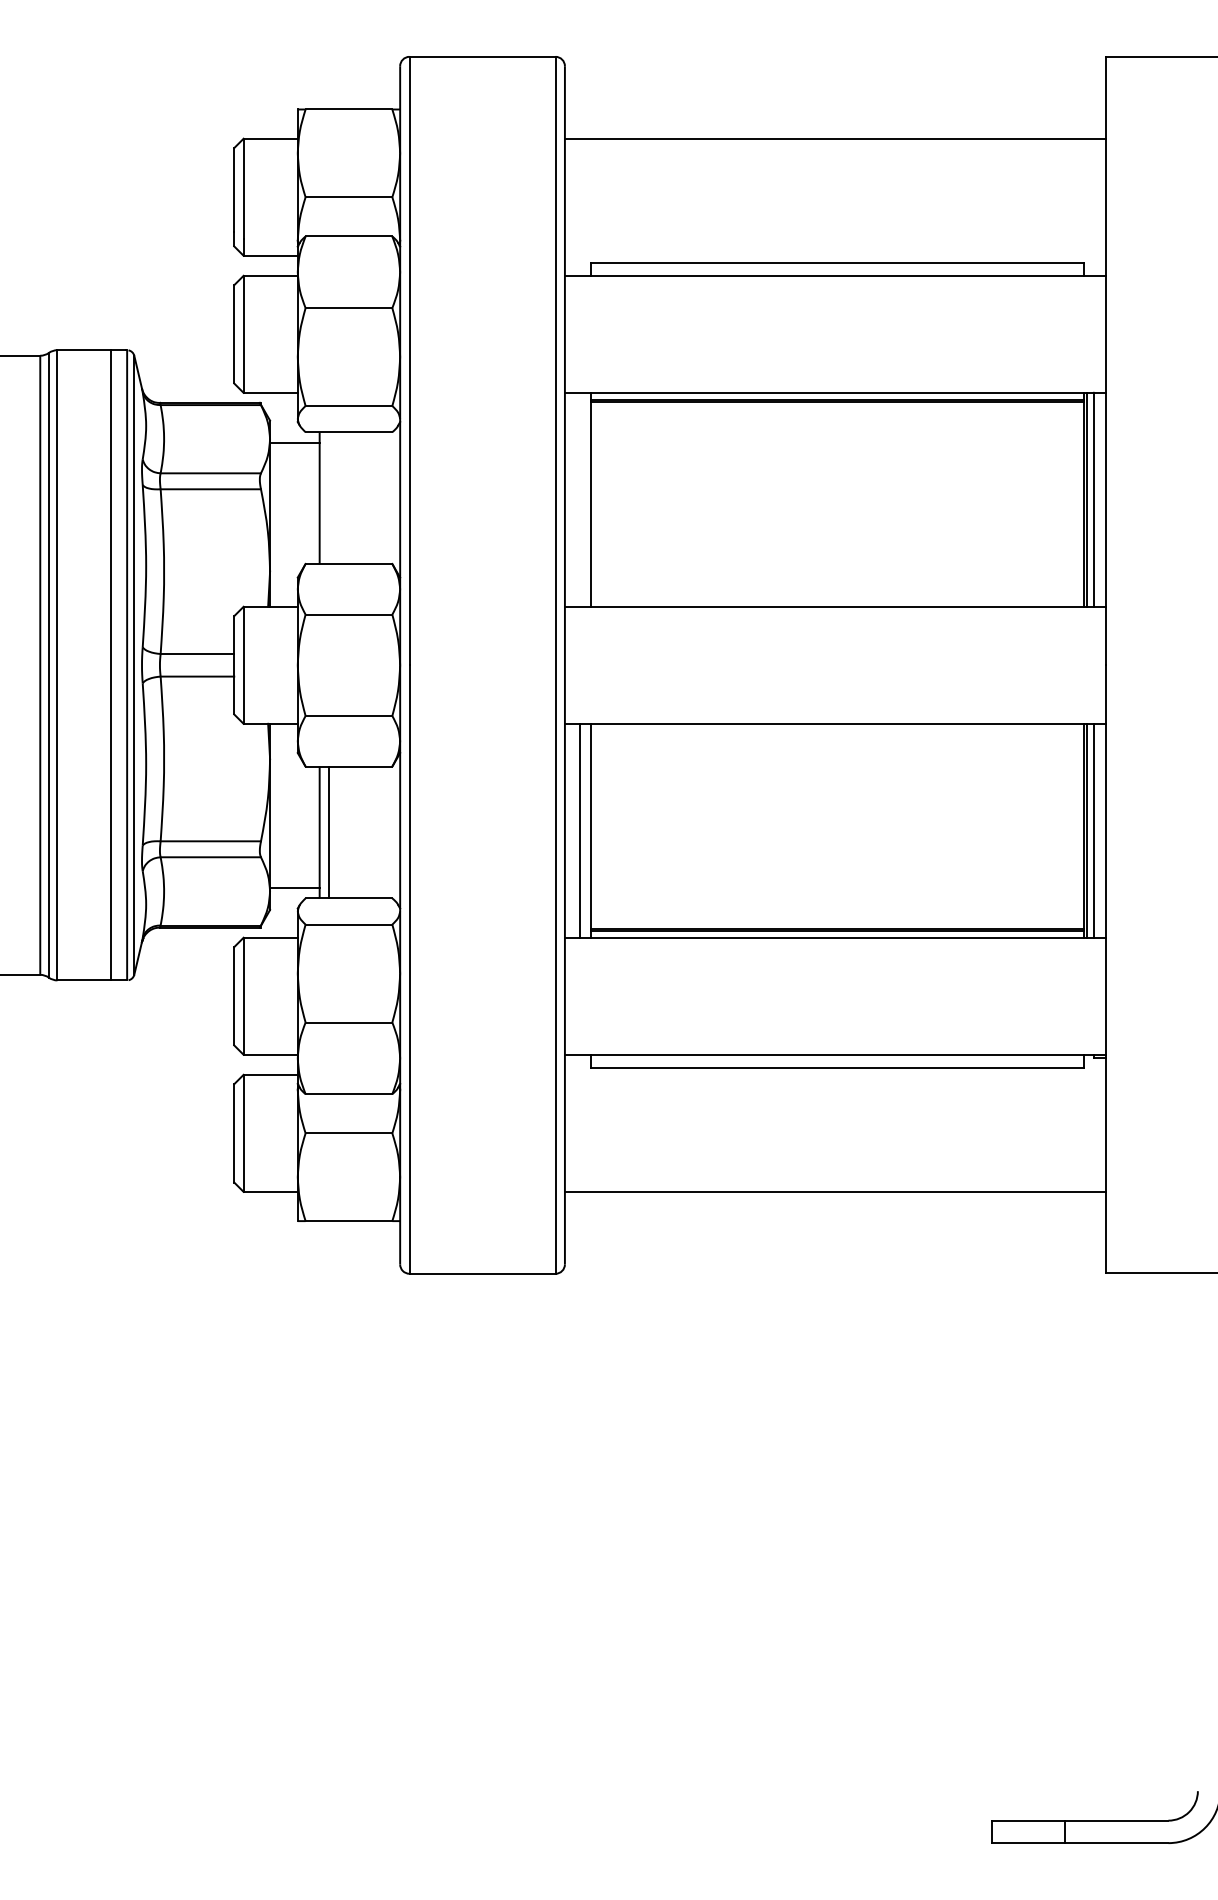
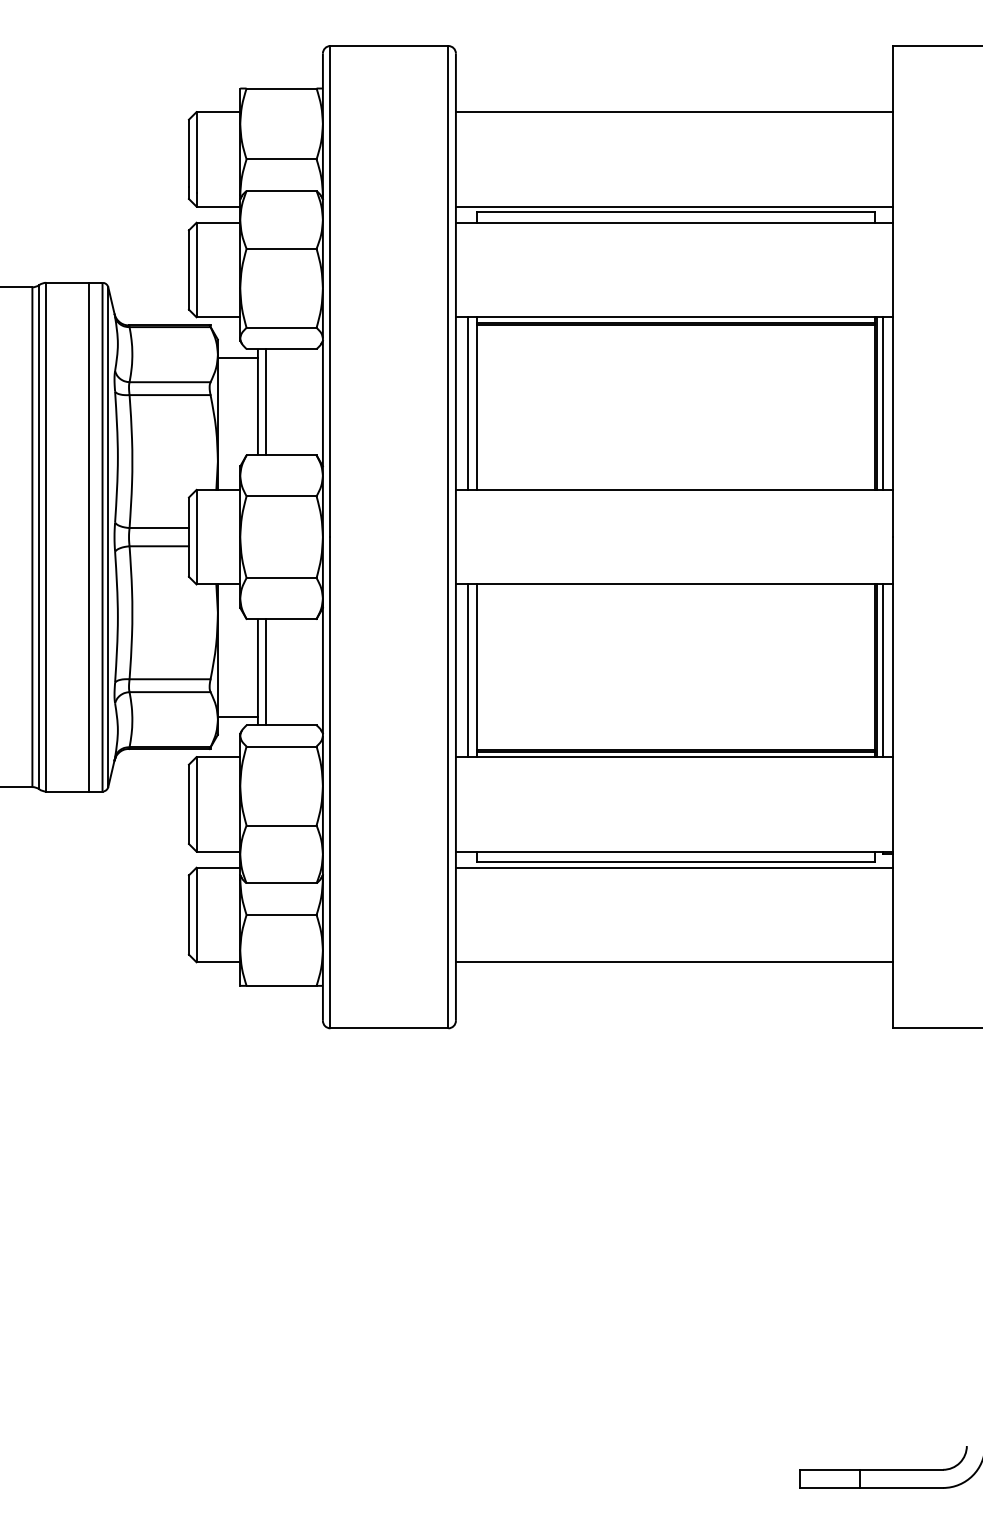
line: (834, 255) -> (673, 206), added
line: (329, 498) -> (265, 402), added
line: (579, 499) -> (467, 403), added
line: (834, 1074) -> (673, 867), added

